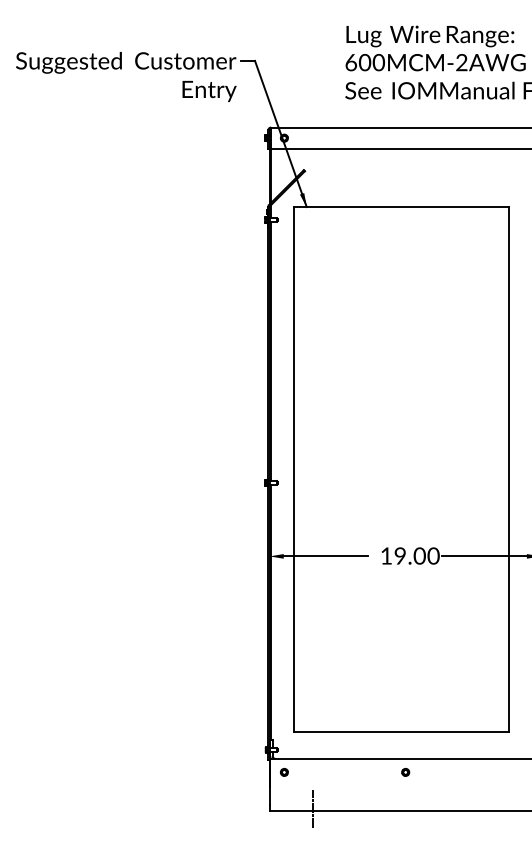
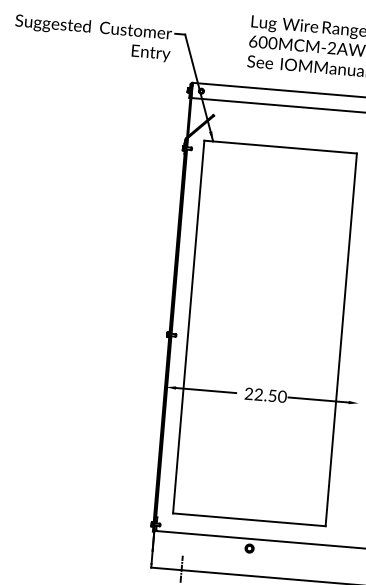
text: (402, 555) -> (260, 394), 19.00 -> 22.50
part: (283, 772) -> (162, 541), removed
part: (405, 772) -> (249, 548), size x1.6

